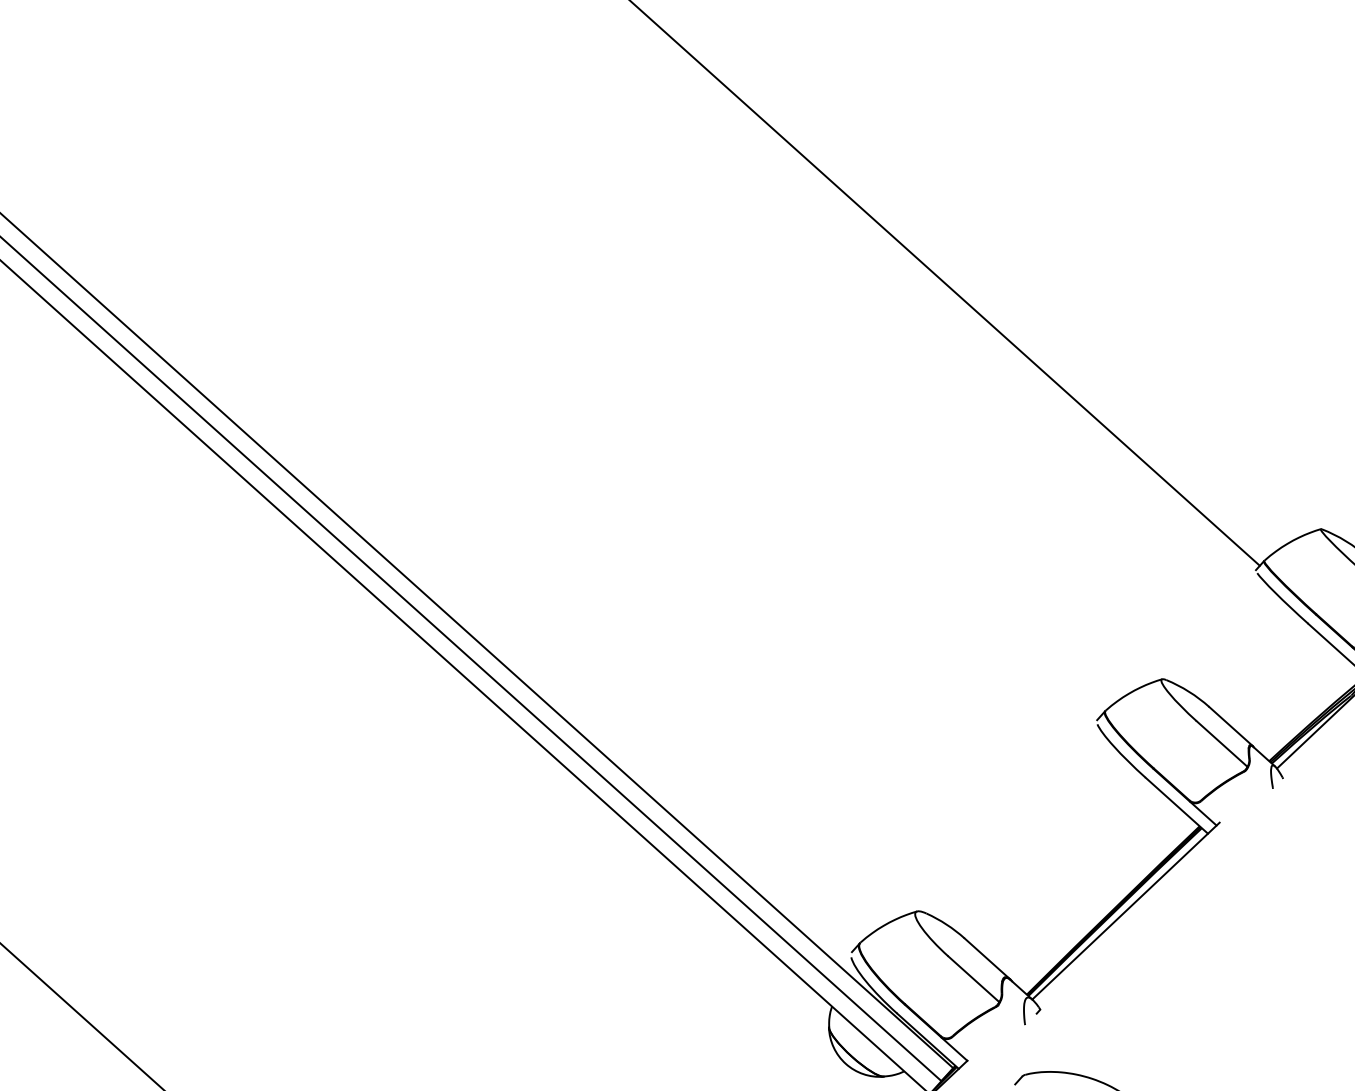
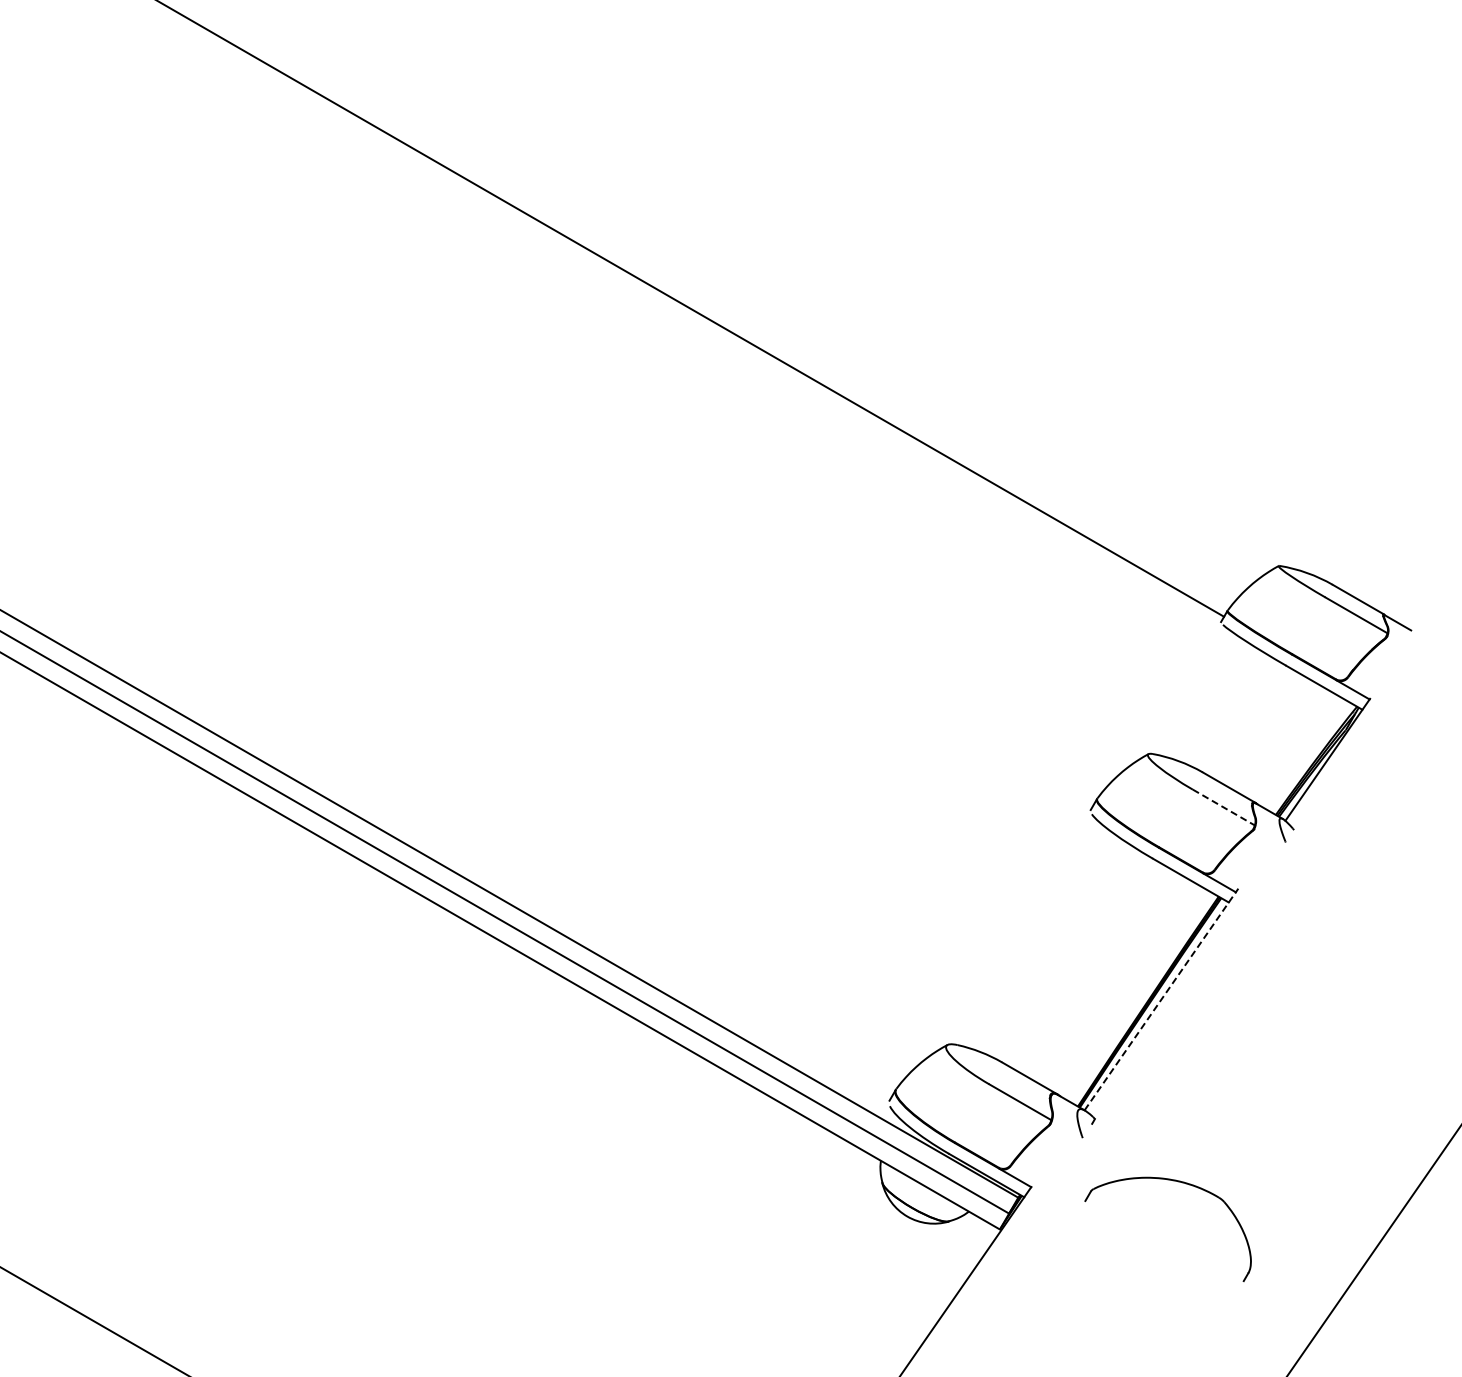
line: (1221, 743) -> (1223, 807), solid -> dashed
line: (1126, 911) -> (1161, 999), solid -> dashed

